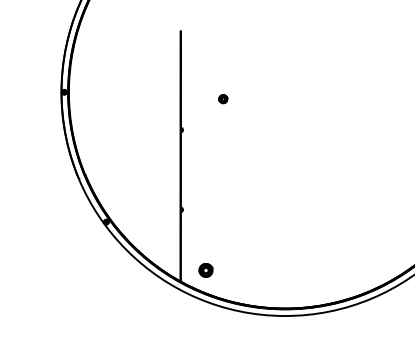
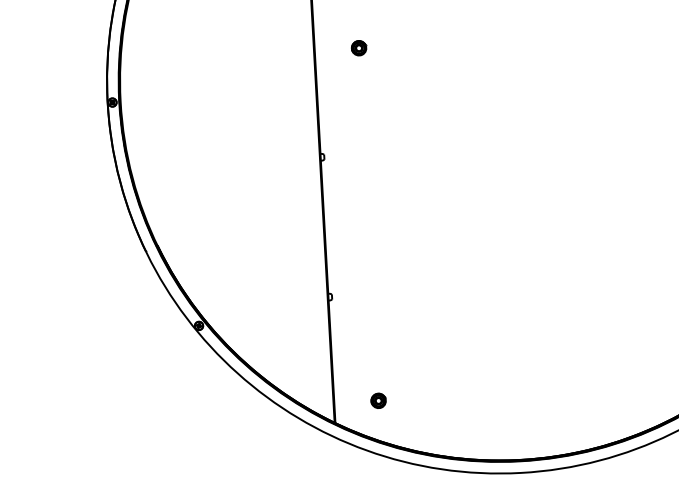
part: (223, 99) -> (359, 48), moved
part: (206, 270) -> (379, 400), size x0.62

